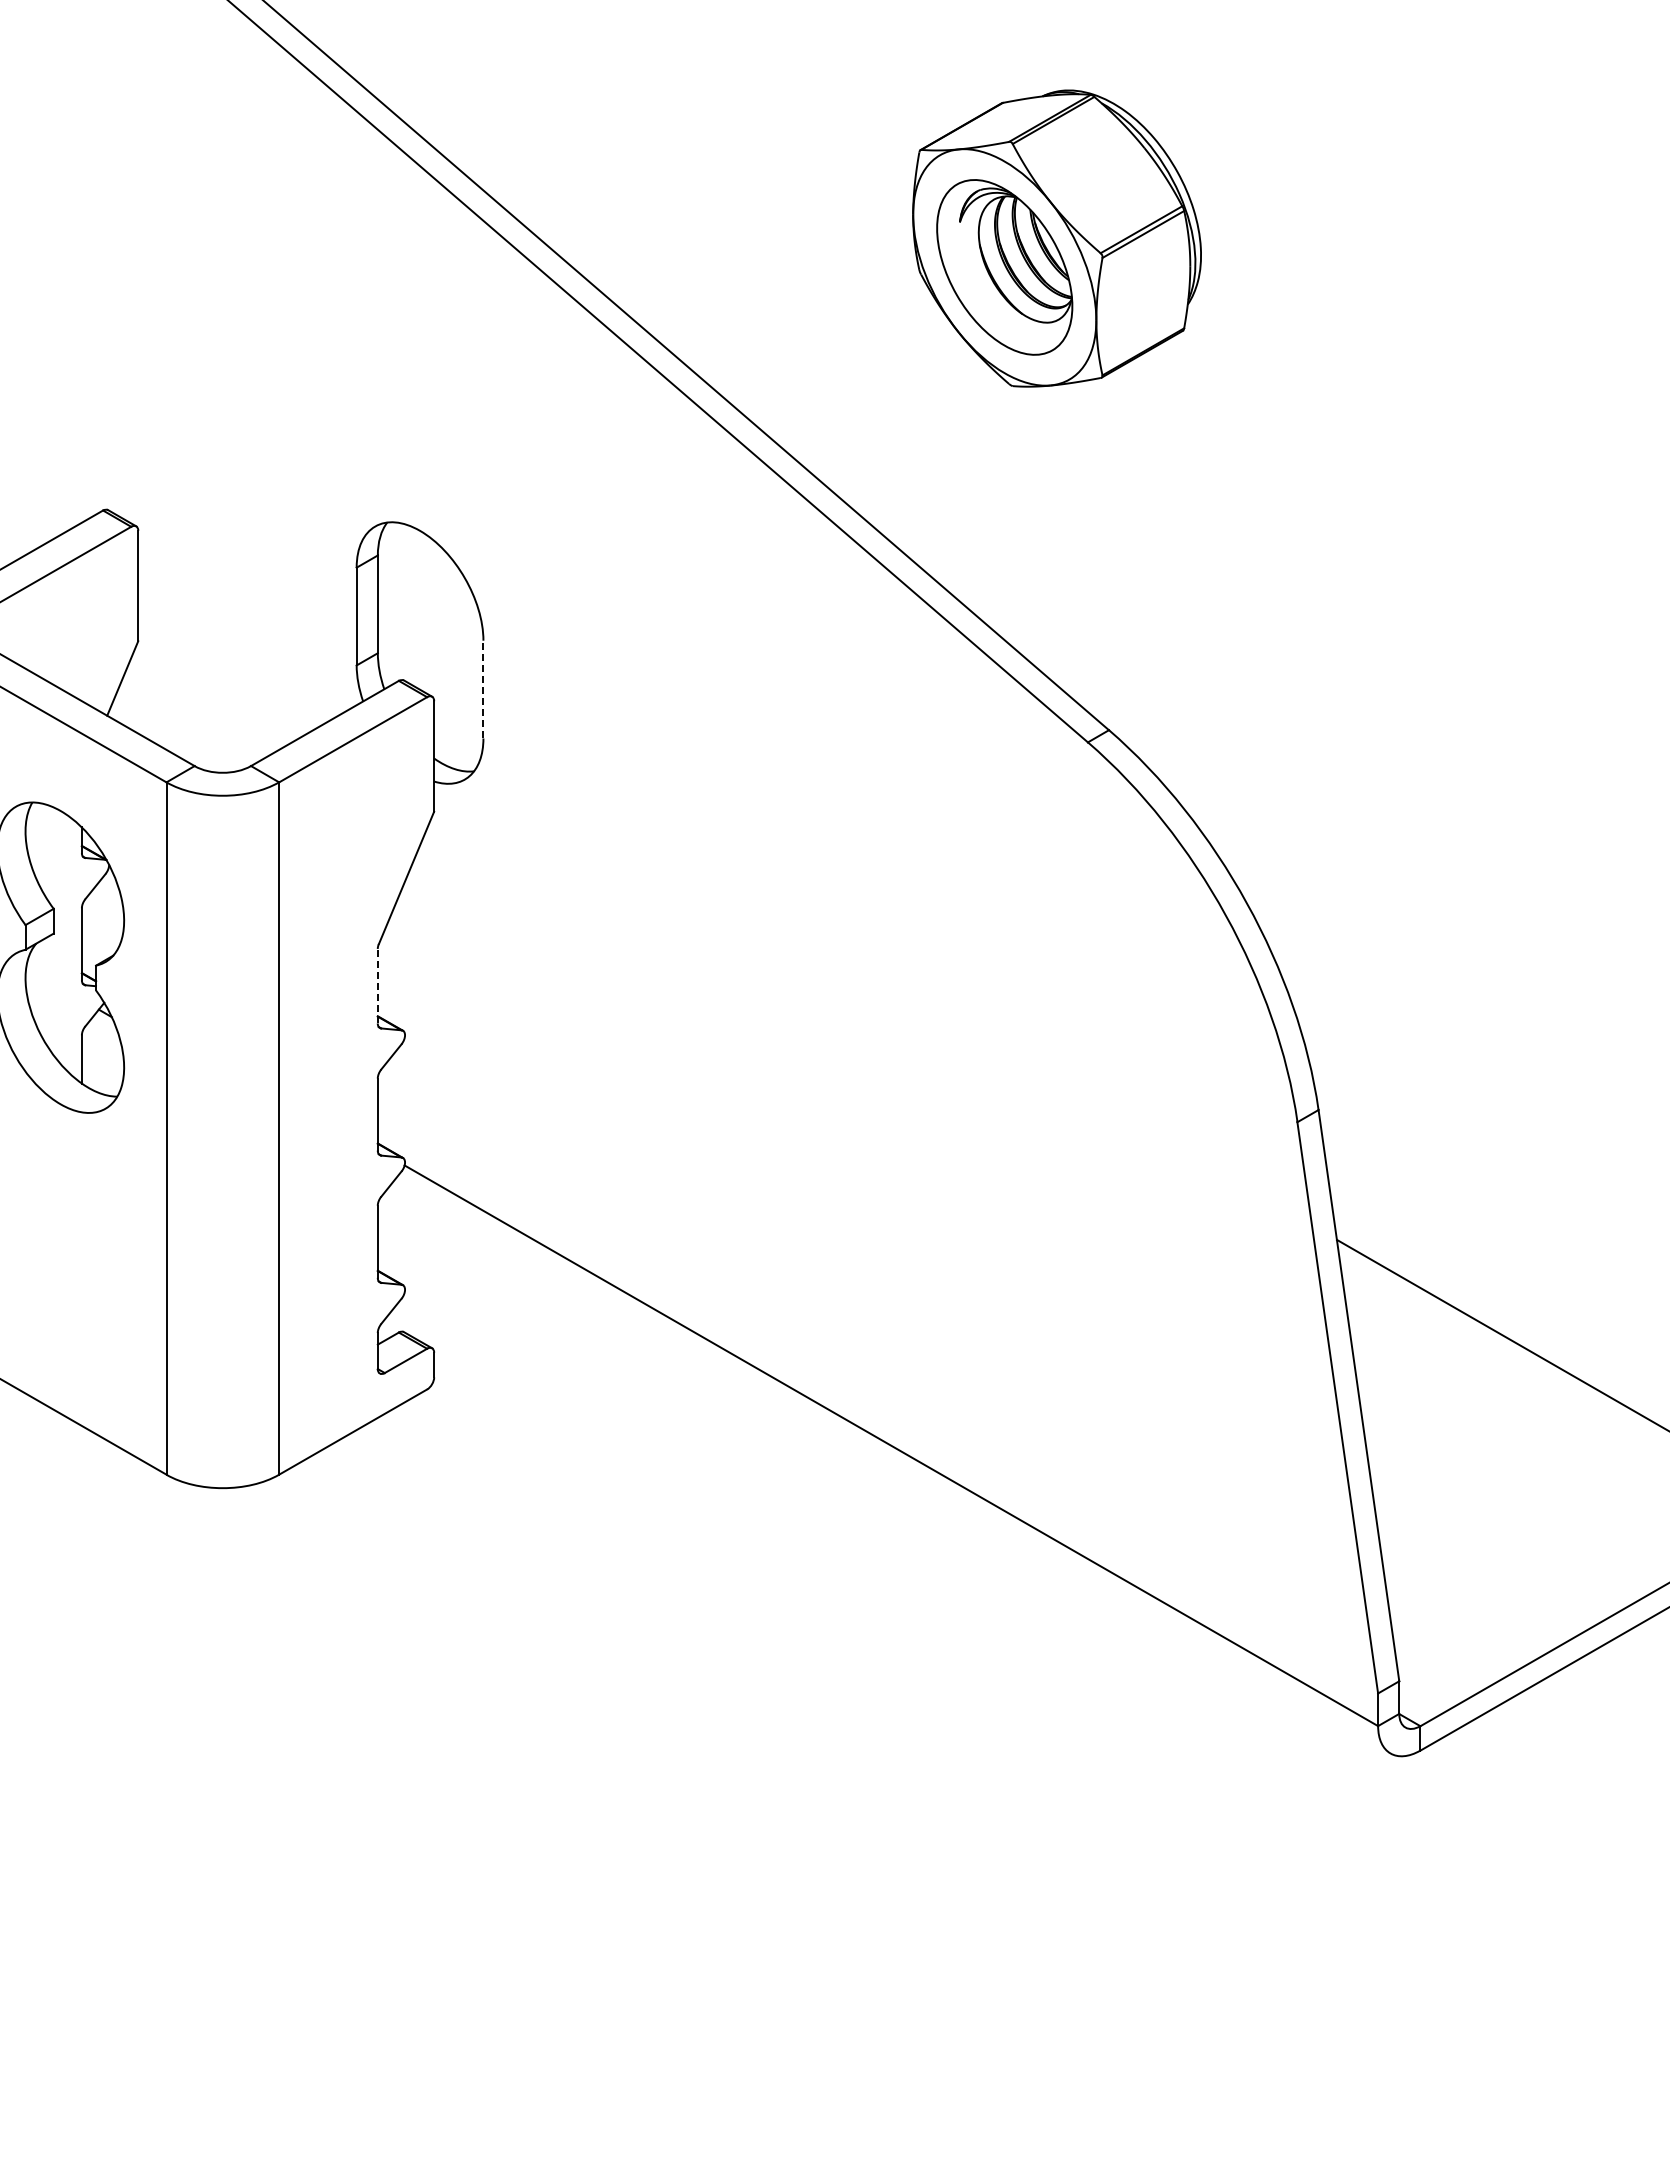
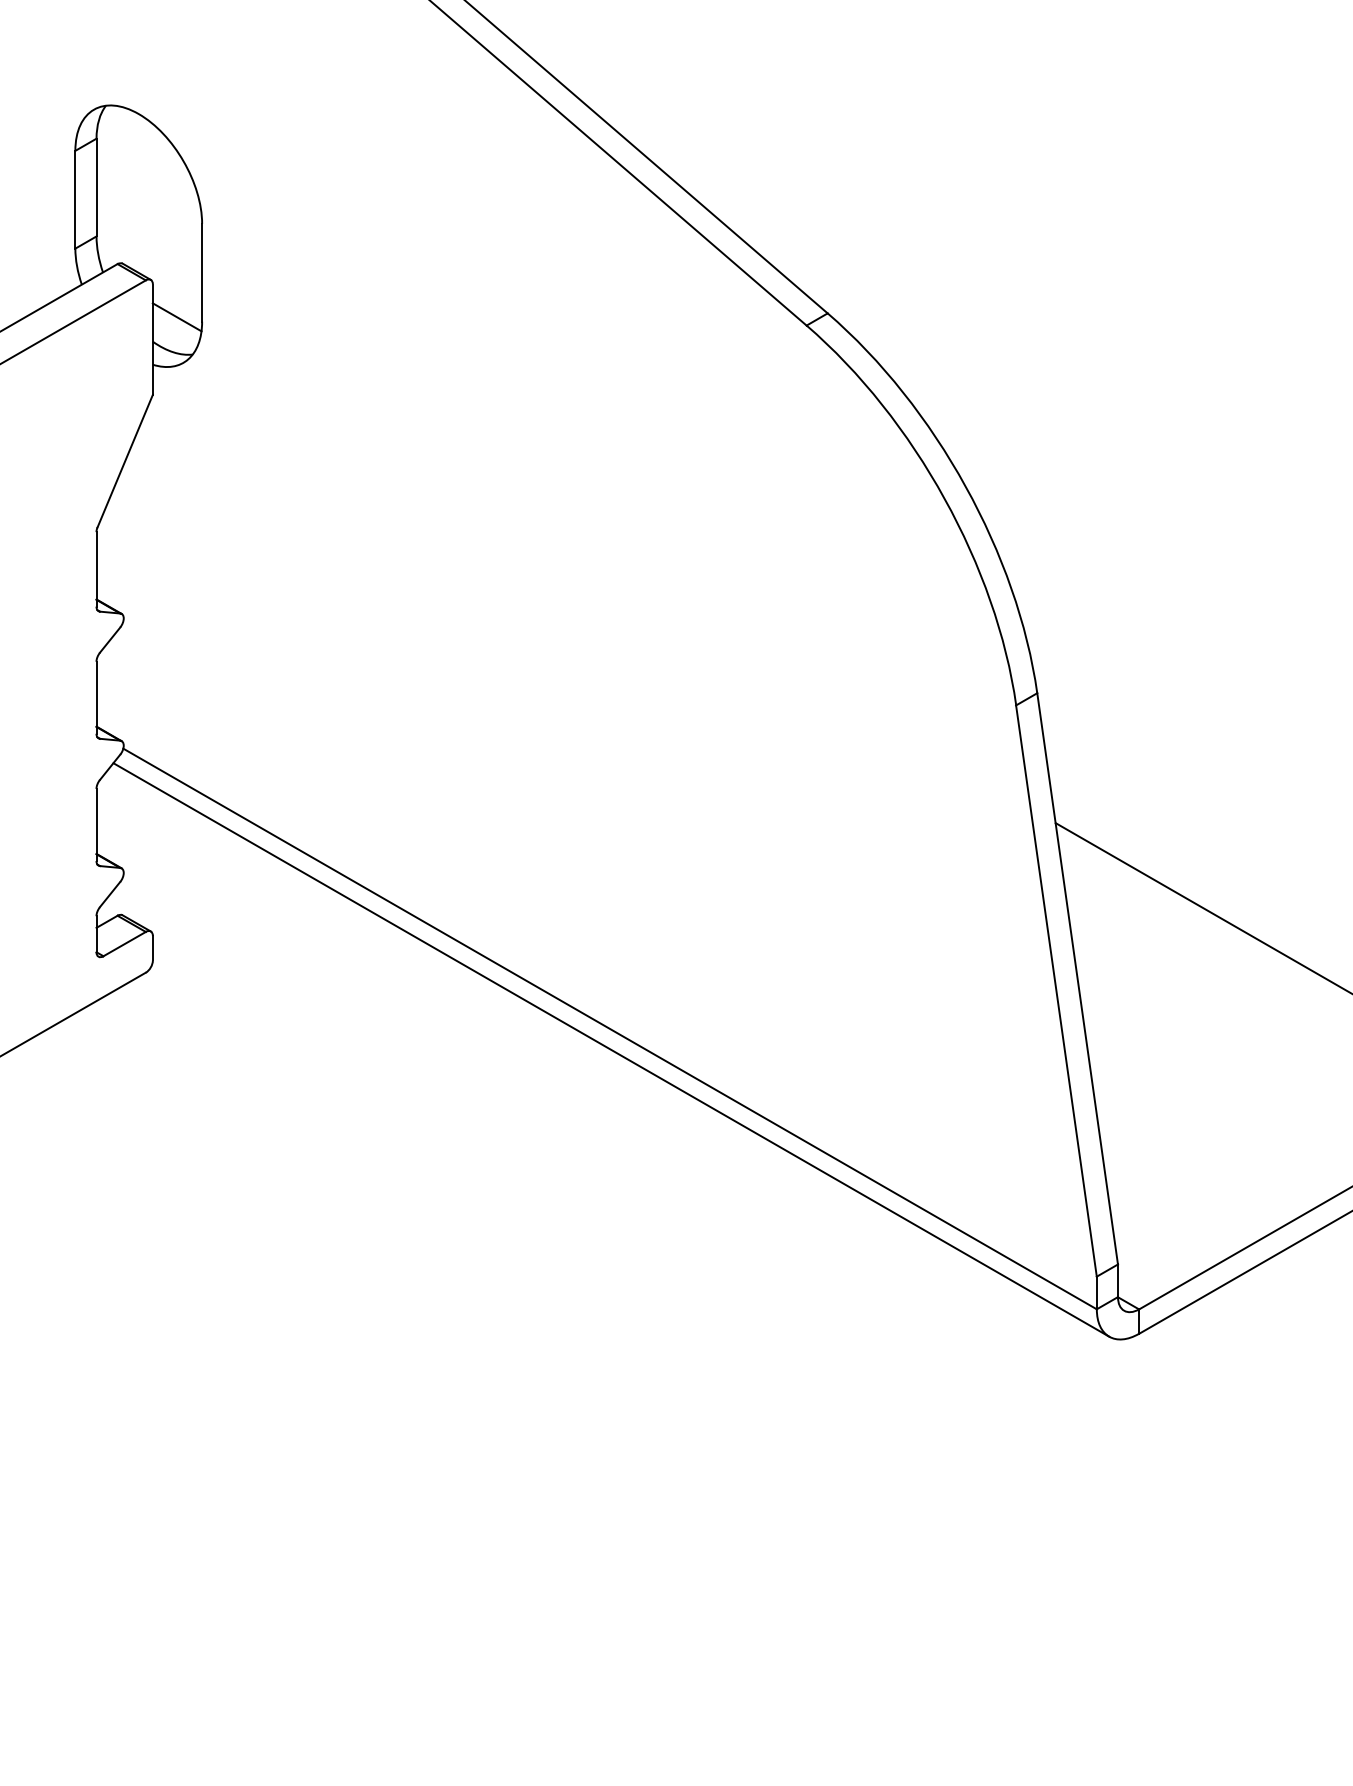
line: (483, 689) -> (202, 272), dashed -> solid
line: (458, 734) -> (177, 317), added
line: (377, 985) -> (96, 568), dashed -> solid
line: (892, 1466) -> (611, 1049), added

